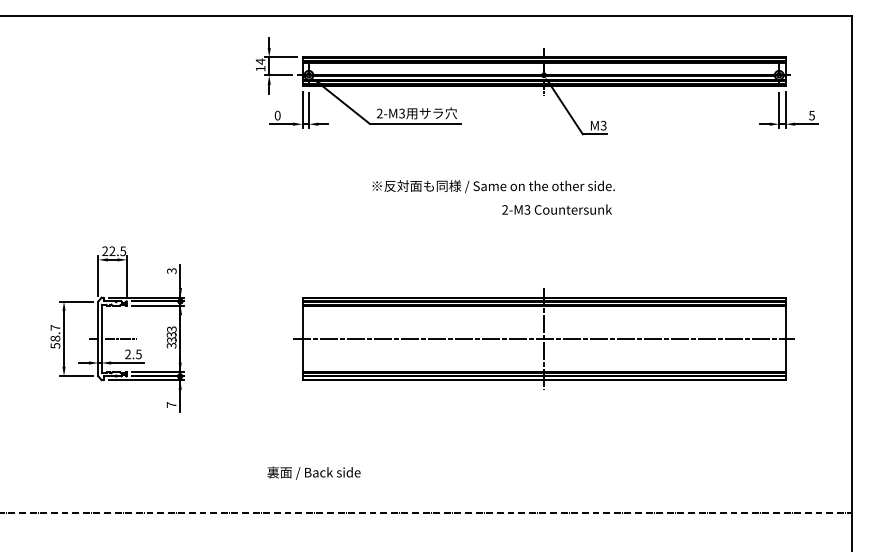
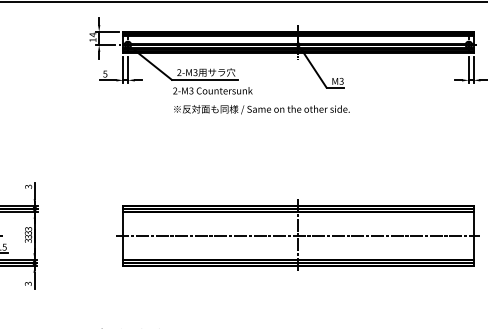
text: (277, 115) -> (105, 74), 0 -> 5
text: (493, 186) -> (261, 109), moved
text: (556, 209) -> (212, 90), moved
text: (171, 404) -> (28, 283), 7 -> 3

